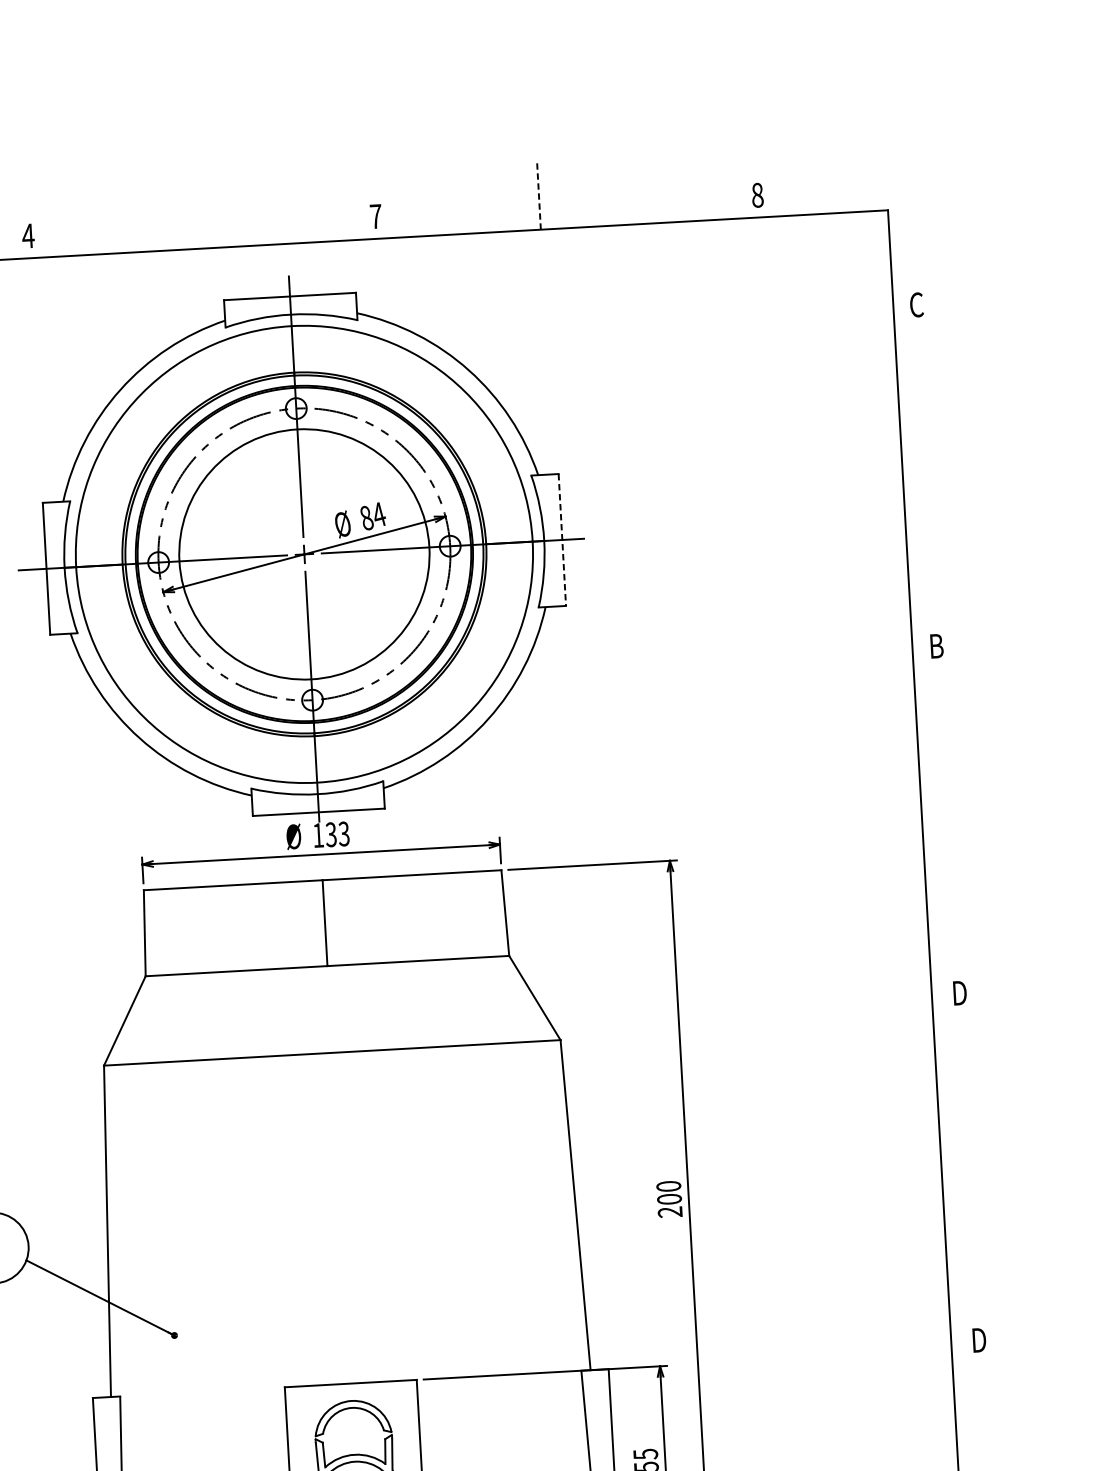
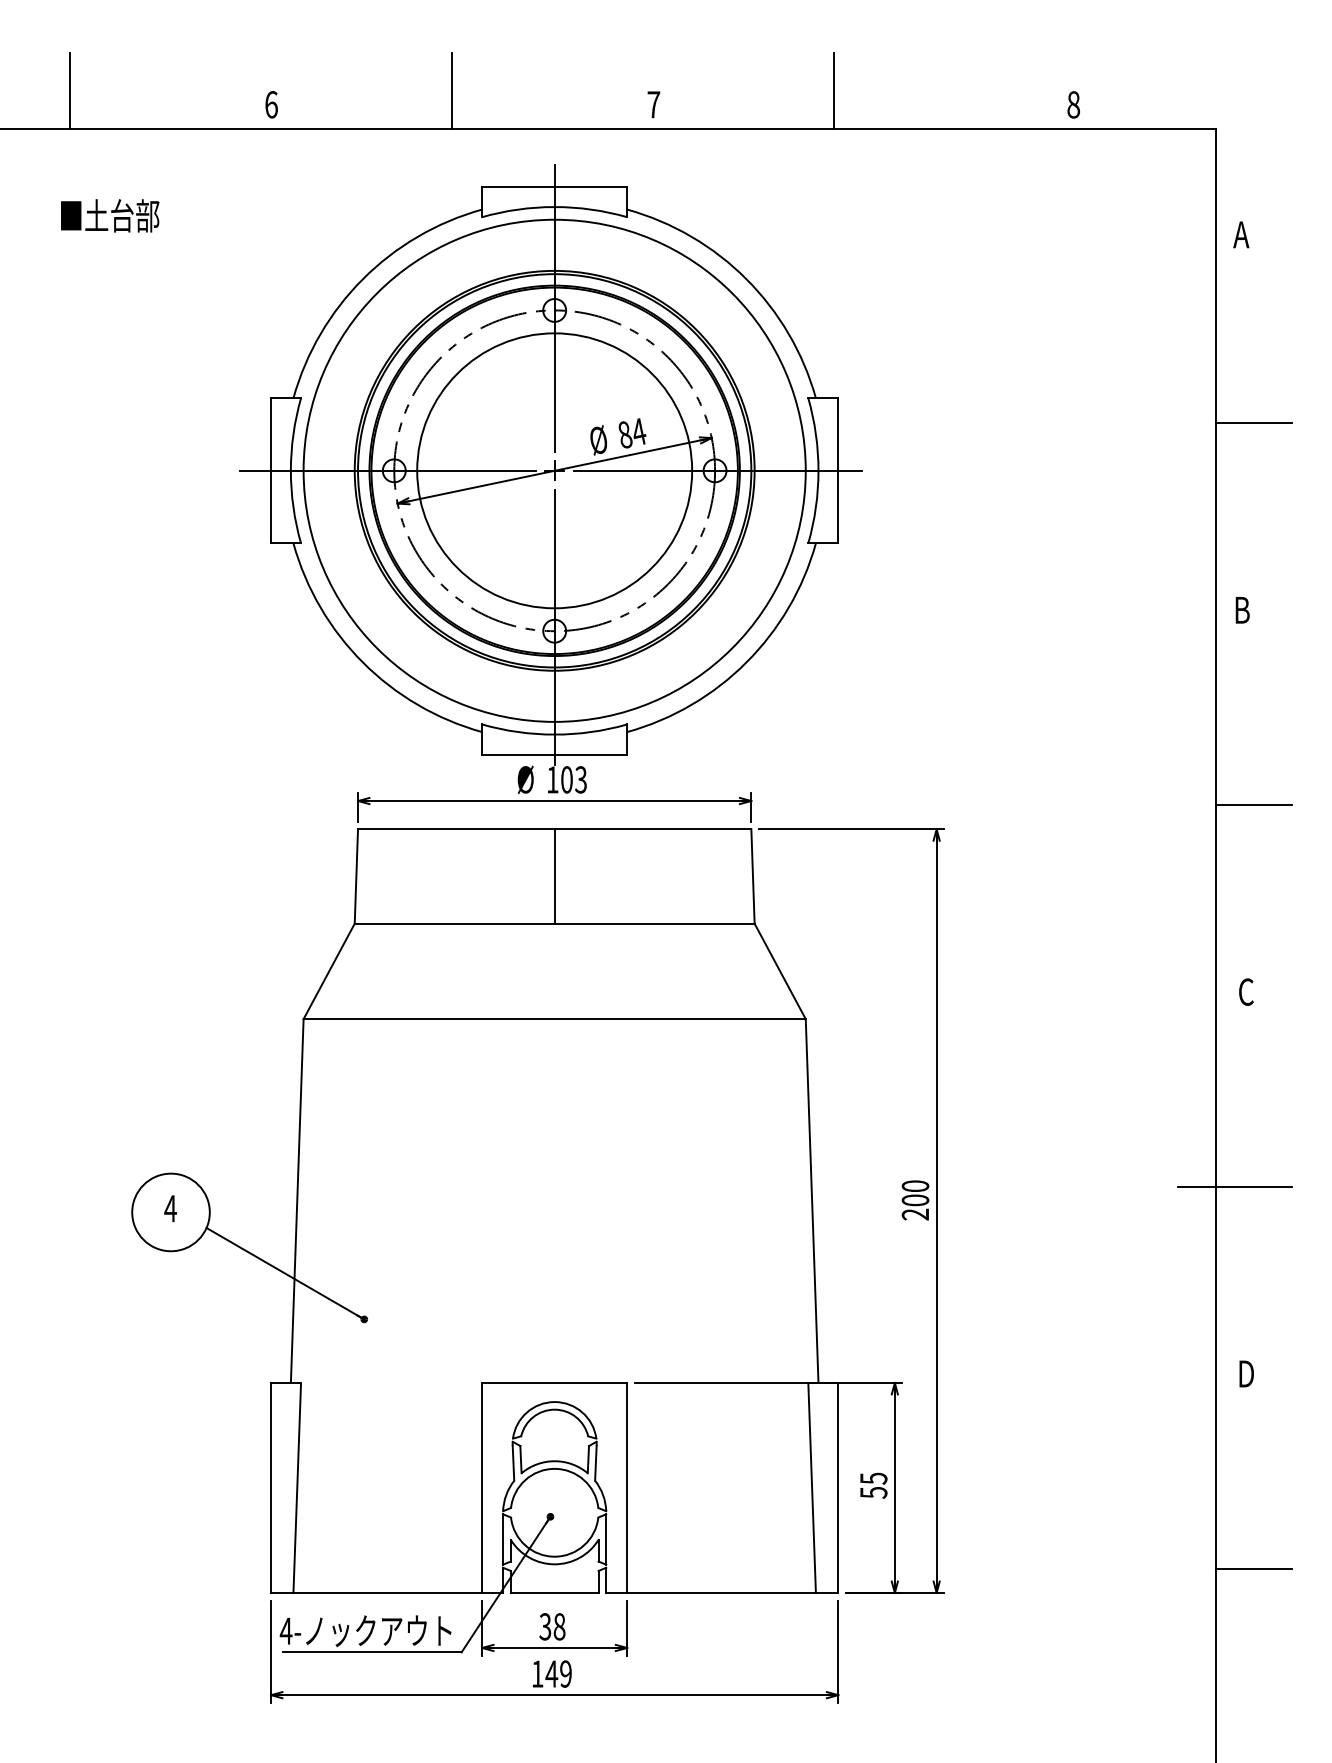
line: (538, 194) -> (833, 90), dashed -> solid
line: (192, 213) -> (452, 90), added
text: (28, 235) -> (271, 104), 4 -> 6
text: (916, 304) -> (1241, 234), C -> A
line: (937, 475) -> (1253, 423), added
line: (562, 539) -> (838, 470), dashed -> solid
line: (956, 823) -> (1253, 805), added
text: (330, 834) -> (566, 779), 133 -> 103
text: (959, 992) -> (1246, 991), D -> C
line: (958, 1171) -> (1234, 1187), added

